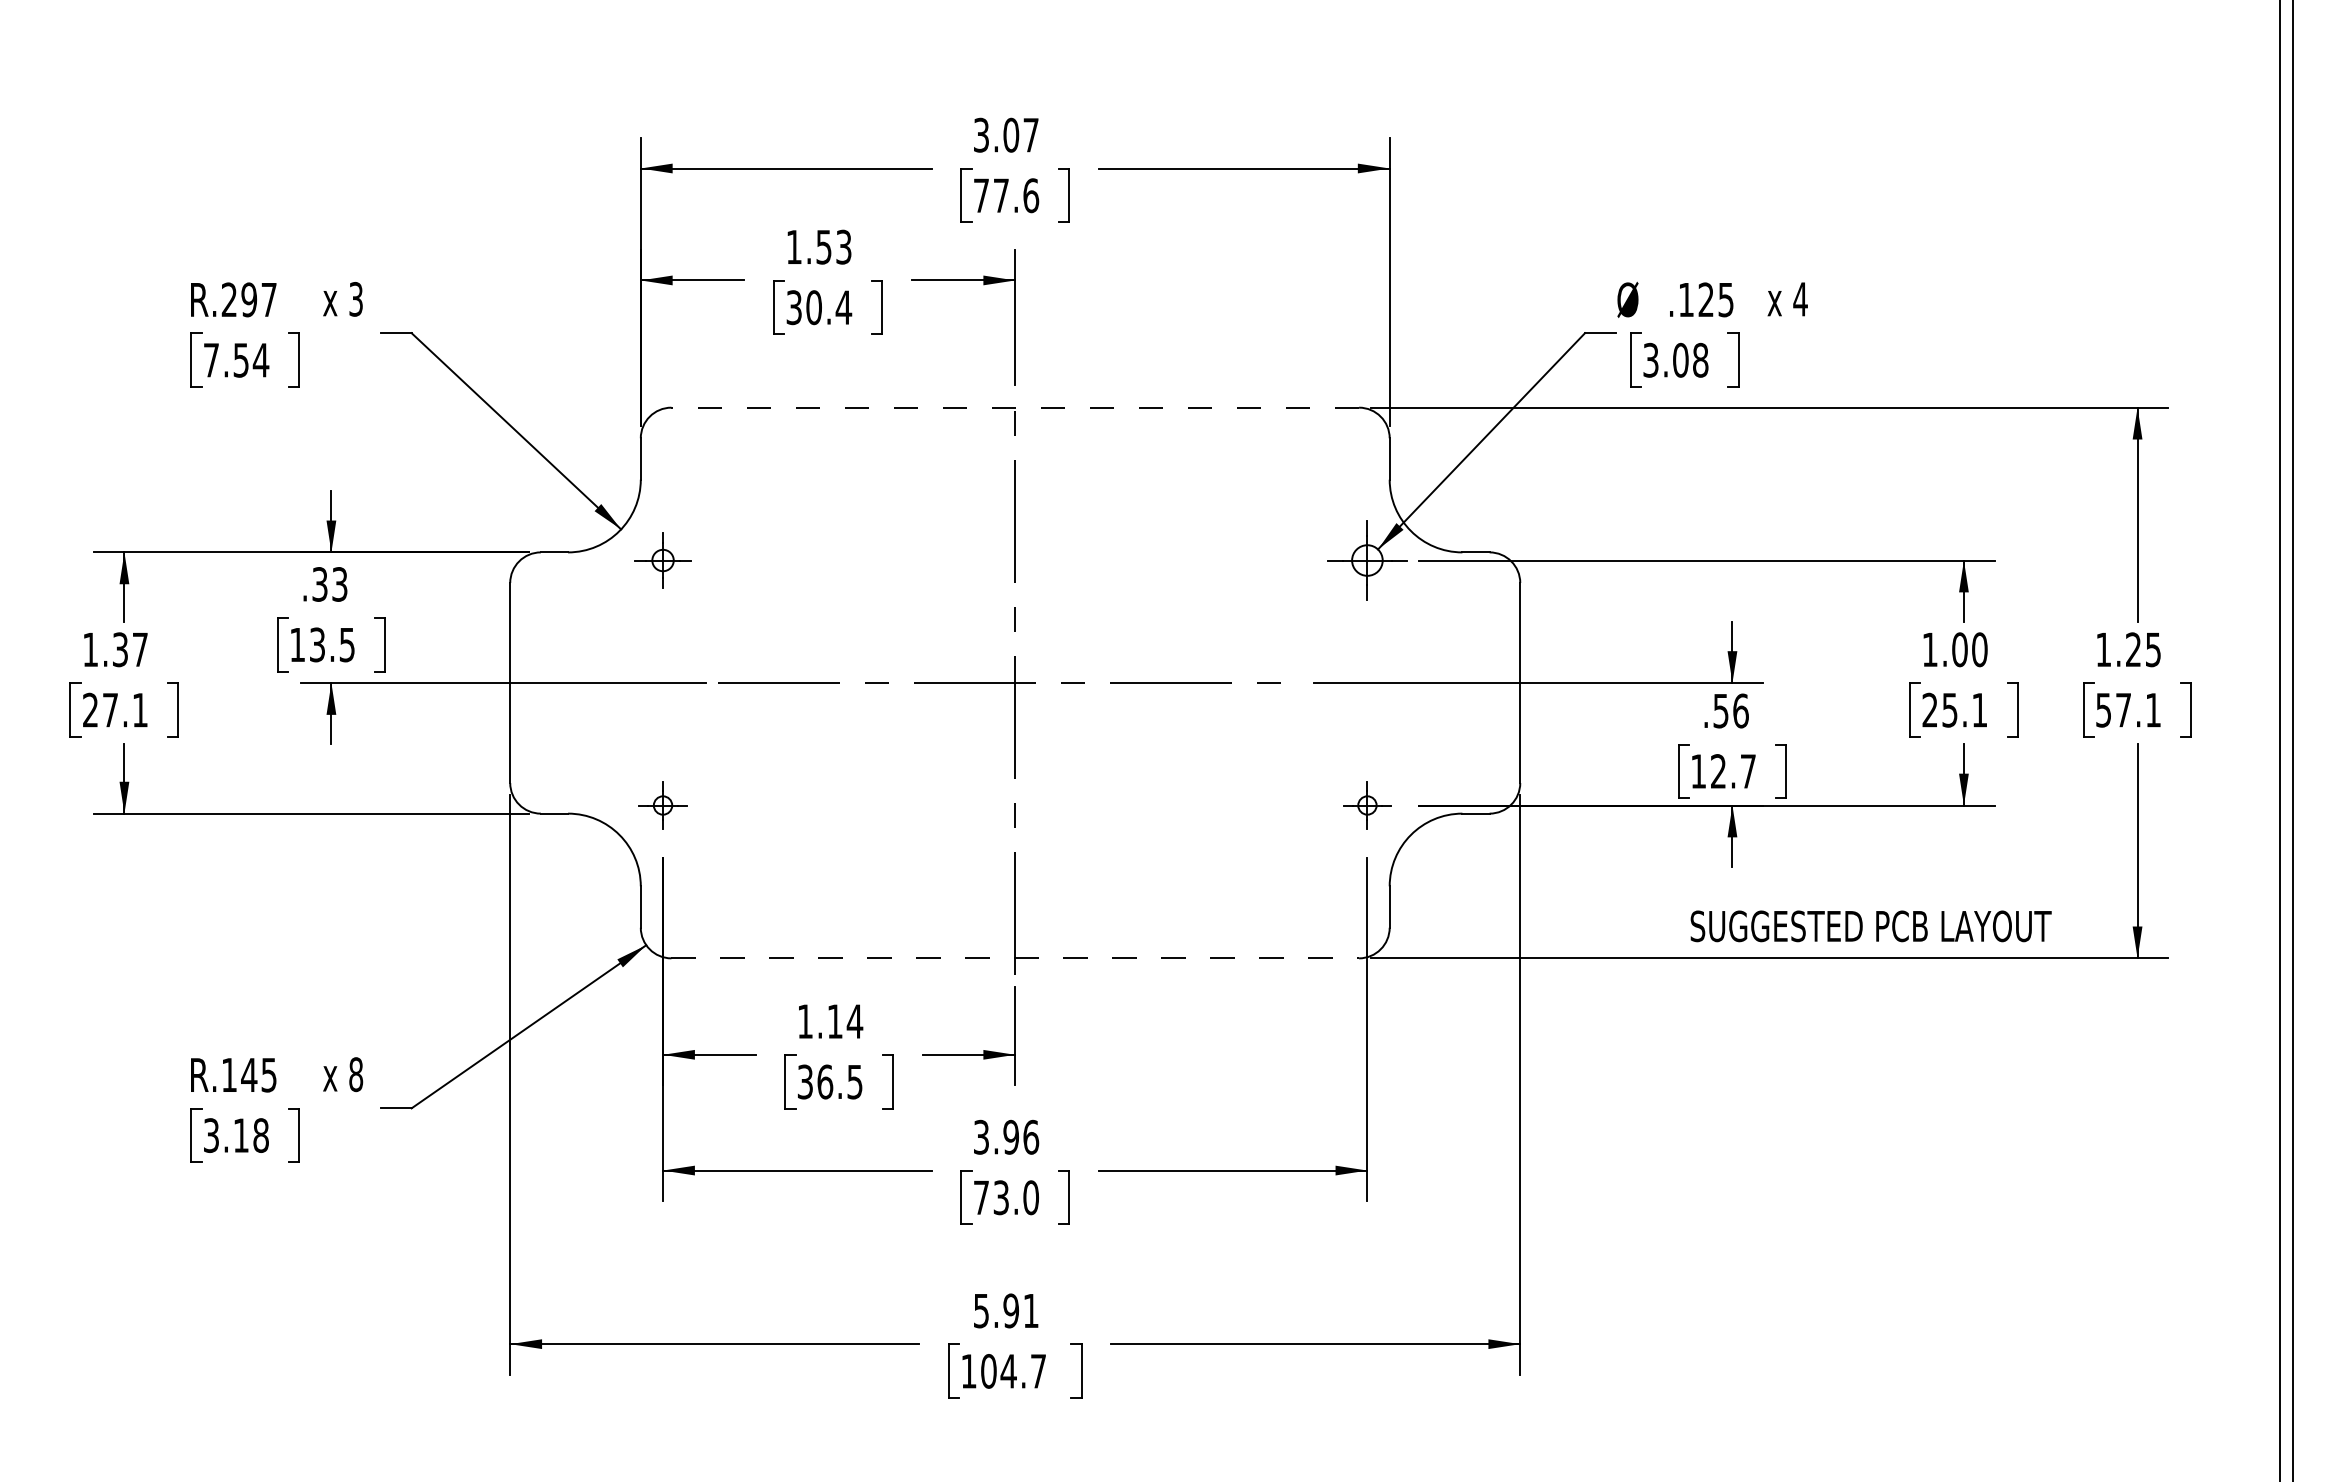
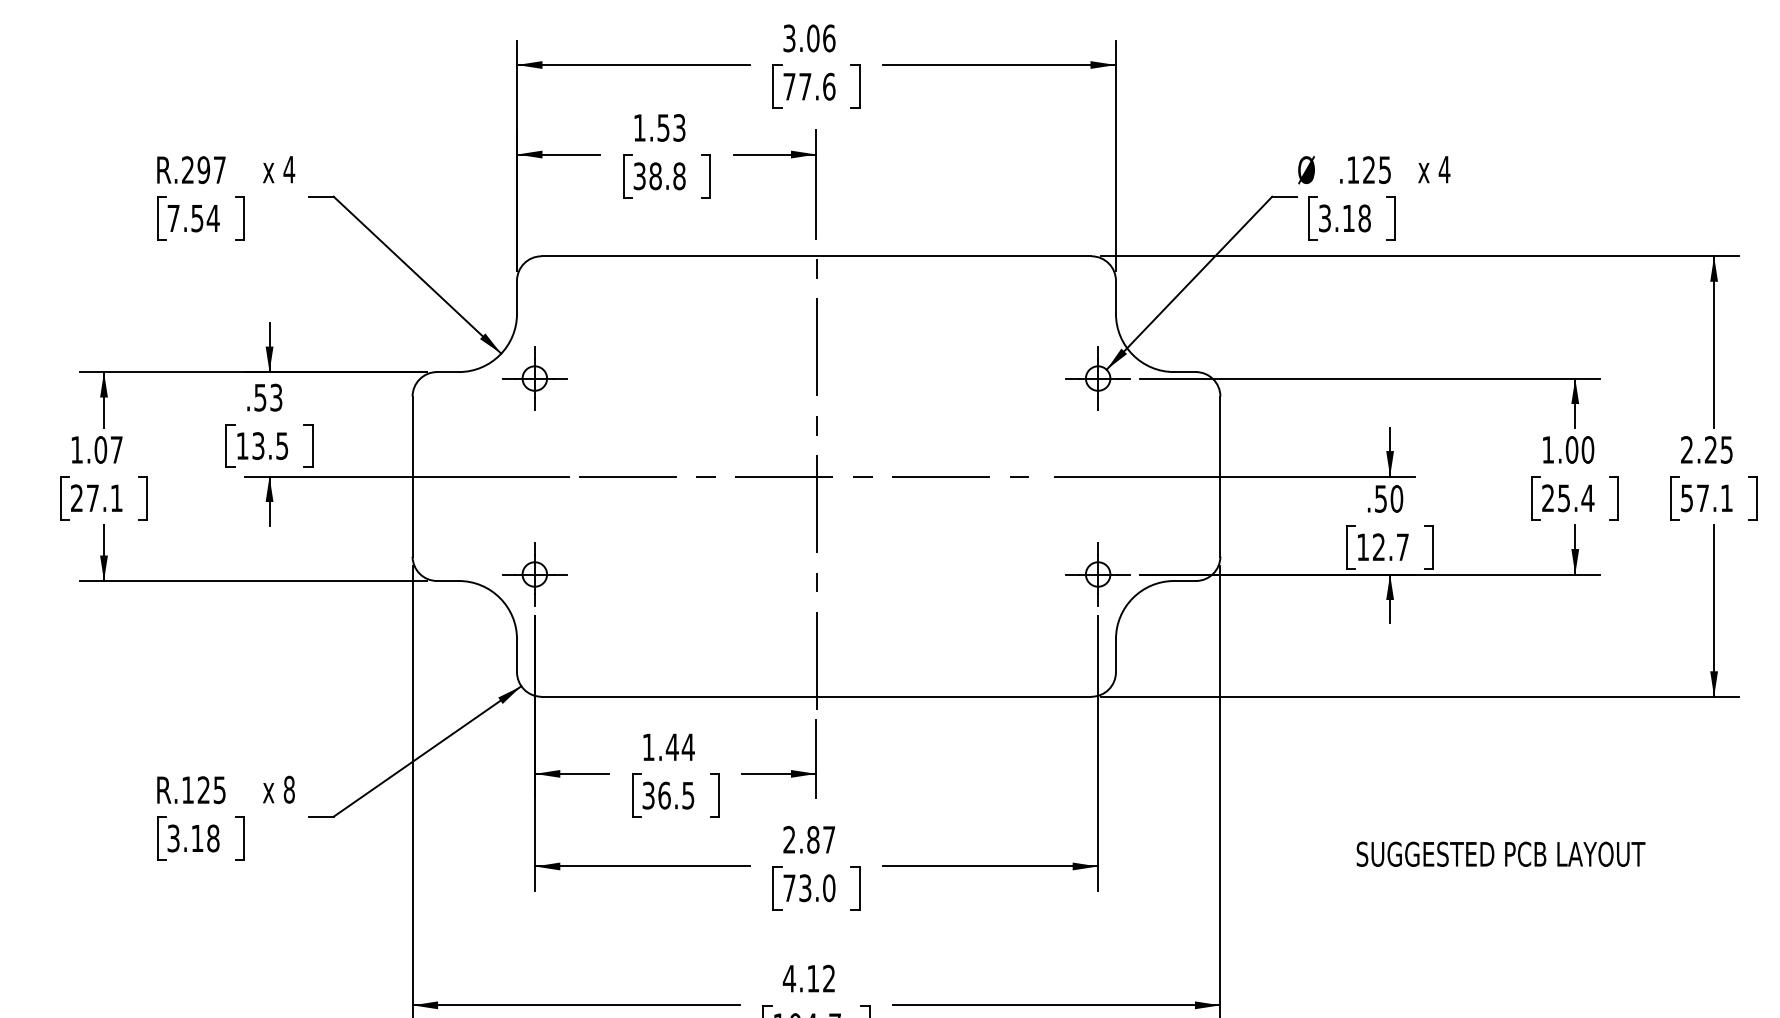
text: (1031, 134) -> (829, 37), 3.07 -> 3.06
text: (355, 299) -> (288, 169), 3 -> 4
text: (829, 307) -> (667, 176), 30.4 -> 38.8
text: (1680, 359) -> (1348, 217), 3.08 -> 3.18
line: (1015, 407) -> (816, 256), dashed -> solid
part: (662, 560) -> (534, 378), size x1.43
text: (320, 584) -> (260, 397), .33 -> .53
text: (120, 649) -> (100, 449), 1.37 -> 1.07
text: (2103, 649) -> (1686, 449), 1.25 -> 2.25
text: (1740, 710) -> (1396, 498), .56 -> .50
text: (1979, 710) -> (1587, 498), 25.1 -> 25.4
part: (662, 805) -> (534, 574), size x1.67
part: (1367, 805) -> (1098, 574), size x1.67
text: (1870, 926) -> (1500, 854), moved
line: (1015, 958) -> (816, 696), dashed -> solid
text: (834, 1021) -> (671, 747), 1.14 -> 1.44
text: (249, 1074) -> (204, 789), R.145 -> R.125
text: (1006, 1136) -> (809, 839), 3.96 -> 2.87
text: (1005, 1310) -> (808, 978), 5.91 -> 4.12

